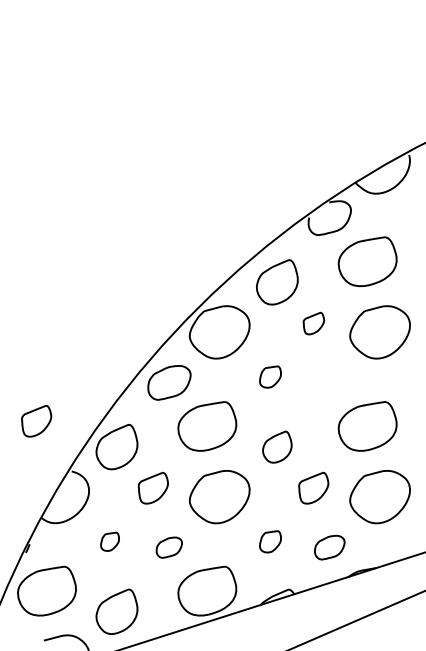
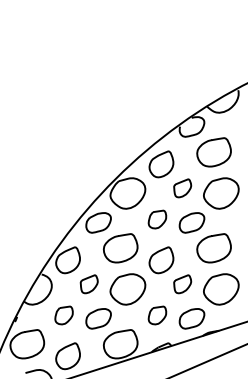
part: (313, 323) -> (182, 188), size x1.43
part: (270, 377) -> (157, 219), size x1.43
part: (328, 382) -> (191, 222), added
part: (35, 421) -> (20, 245), removed
part: (277, 447) -> (161, 260), size x1.43
part: (109, 541) -> (63, 315), size x1.67
part: (270, 541) -> (157, 315), size x1.43
part: (169, 546) -> (98, 318), size x1.67
part: (328, 546) -> (191, 318), size x1.43

